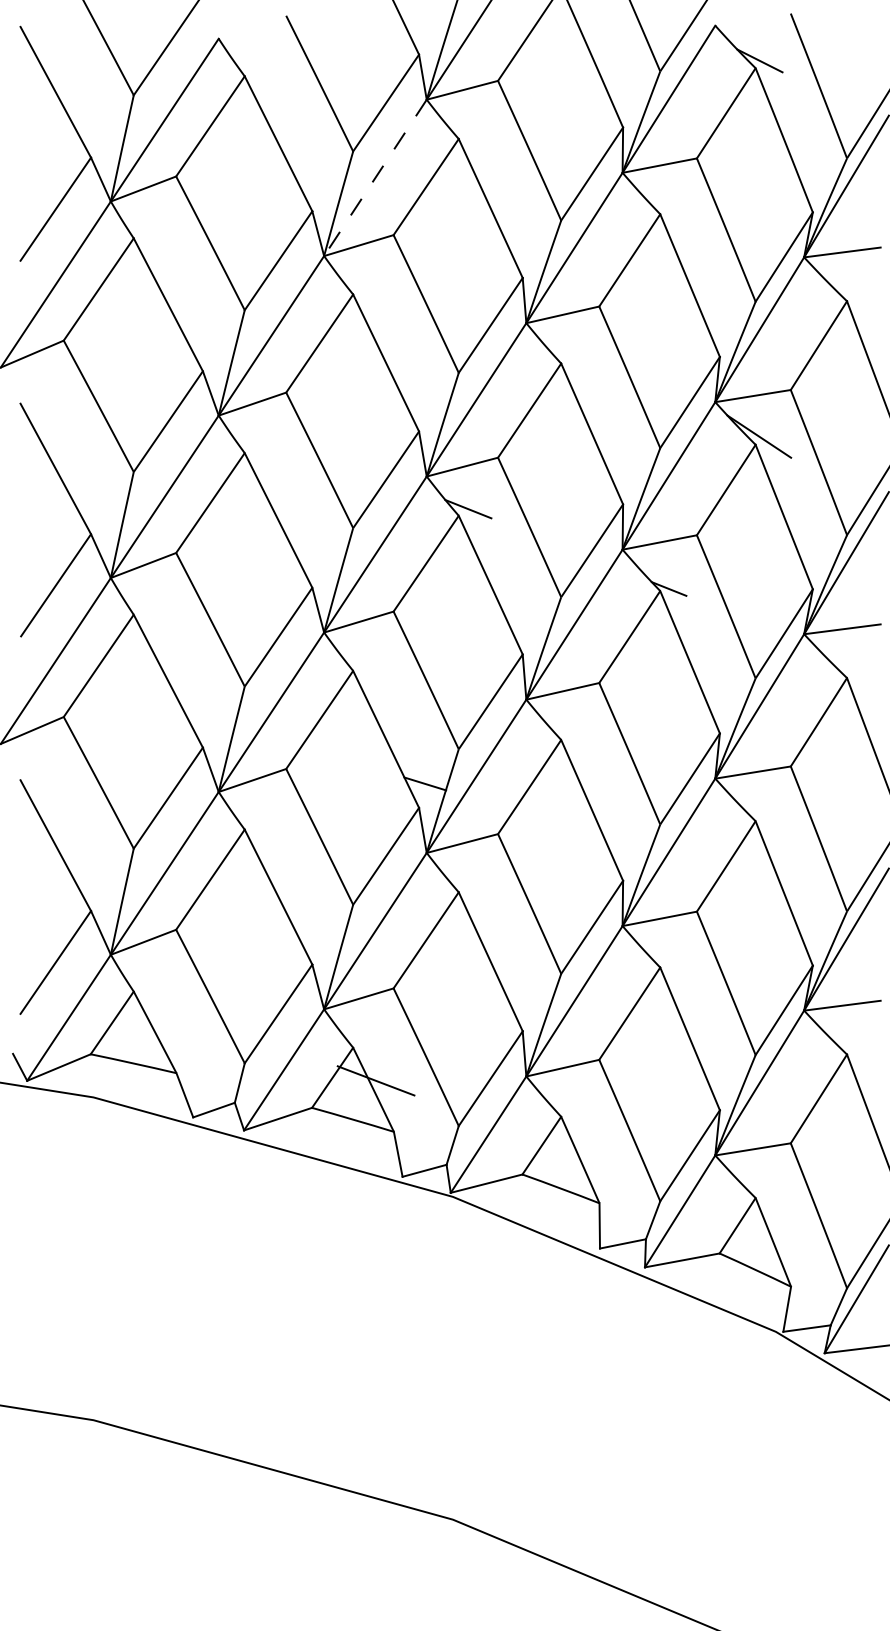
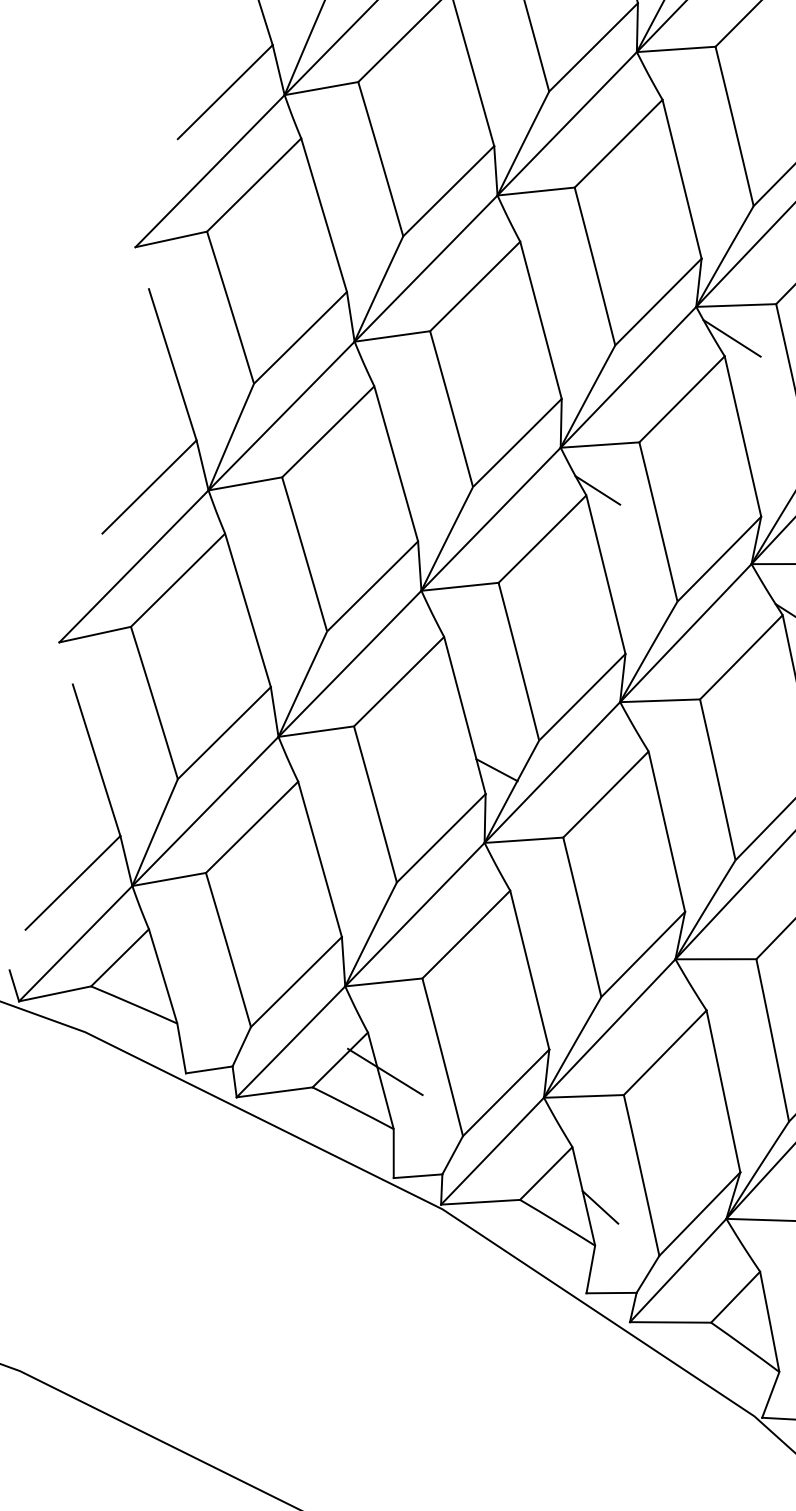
line: (375, 177) -> (567, 123), dashed -> solid
line: (564, 345) -> (731, 338), added
line: (597, 1166) -> (600, 1206), added

